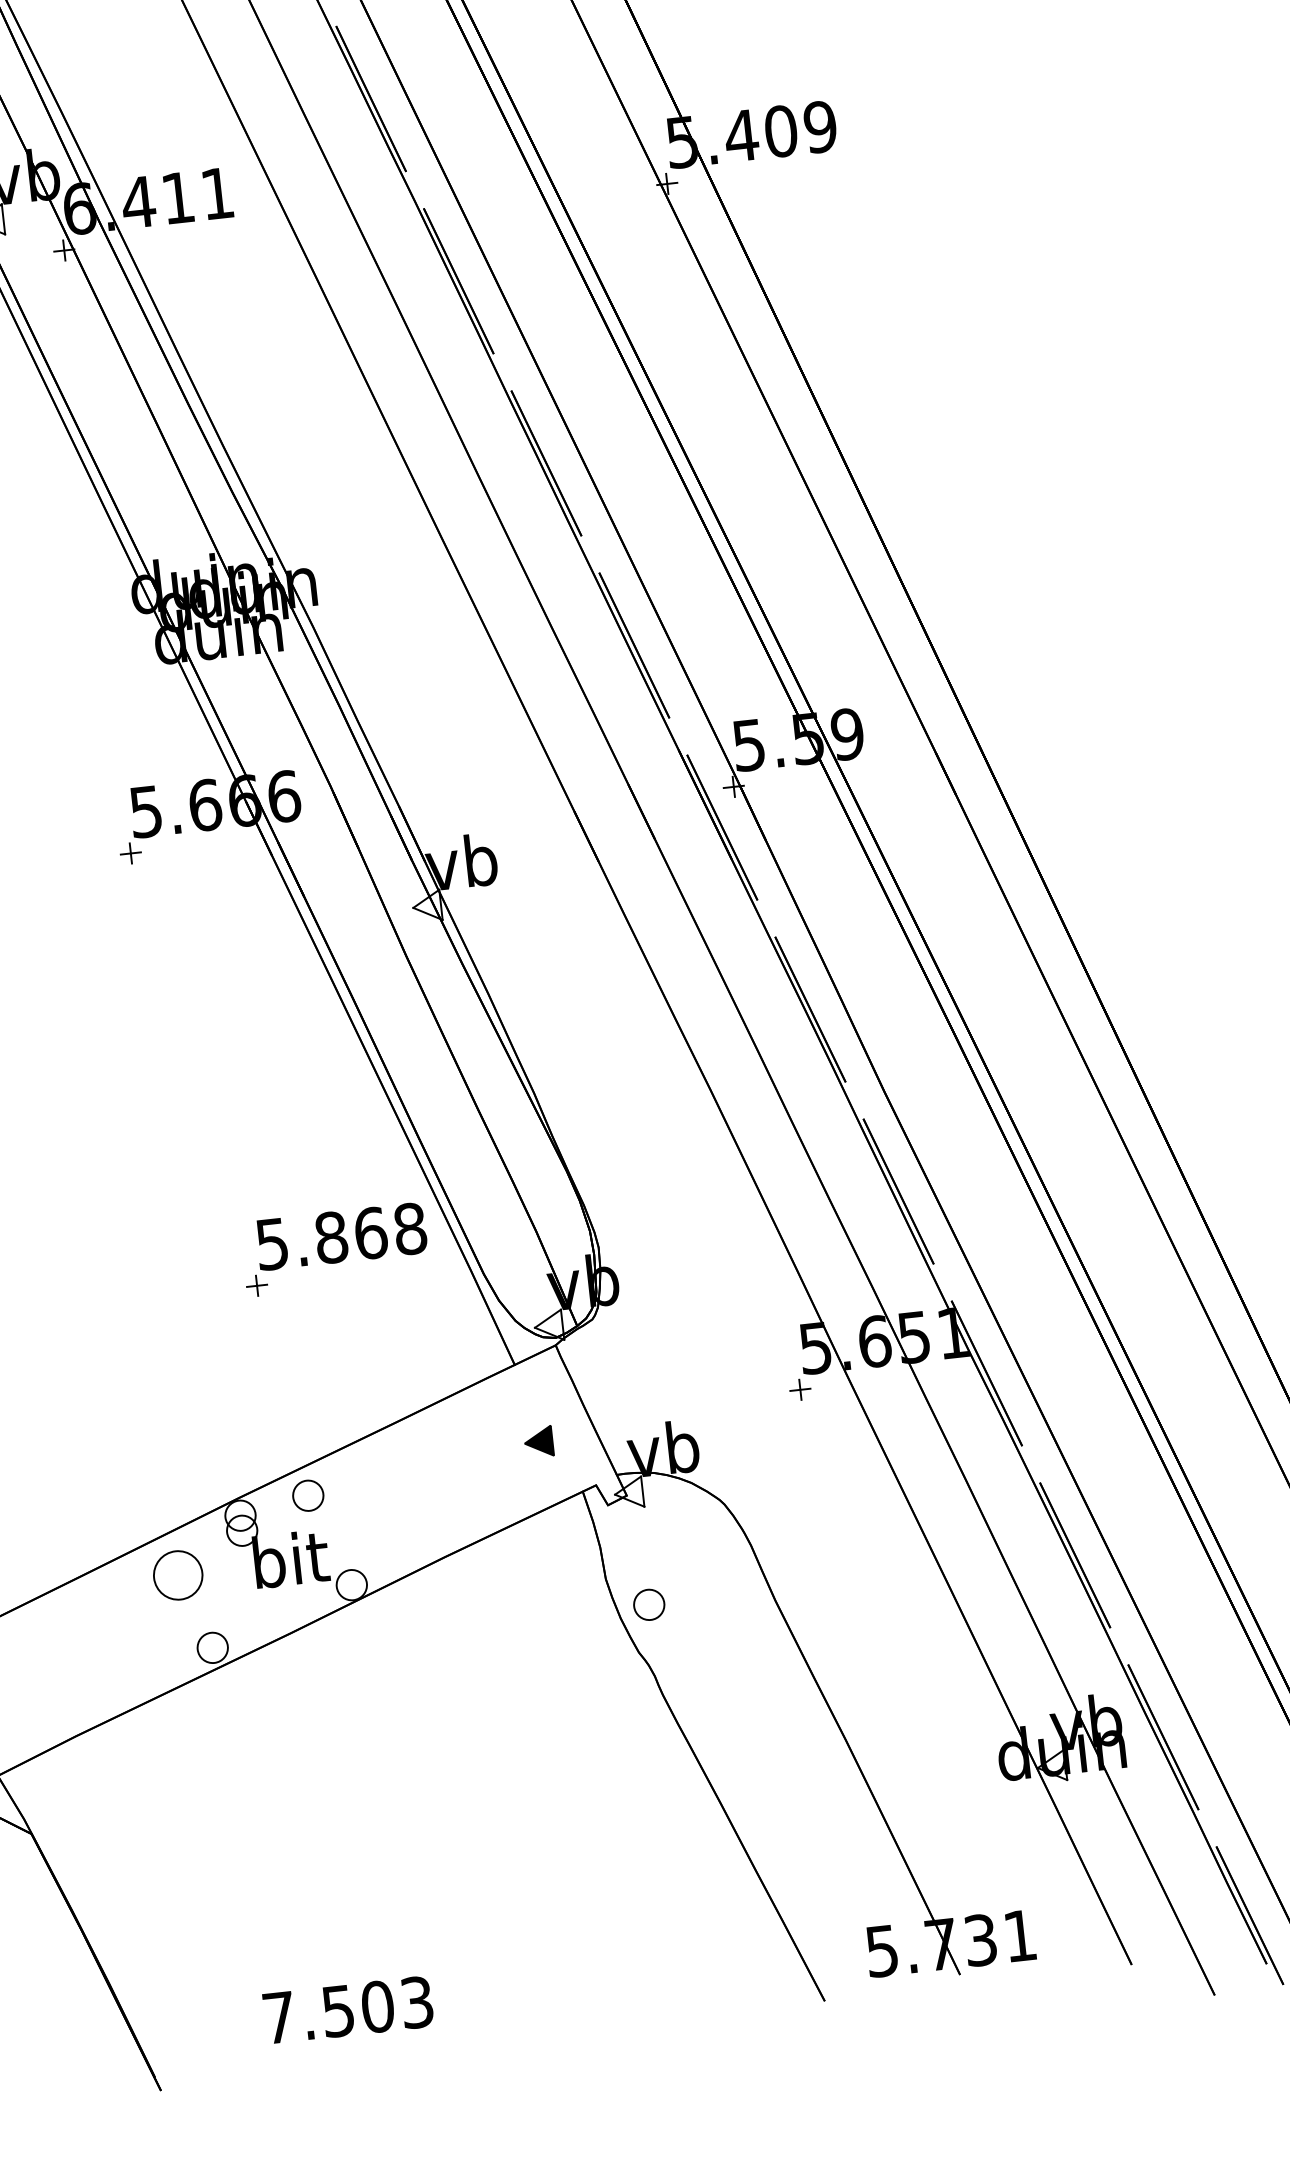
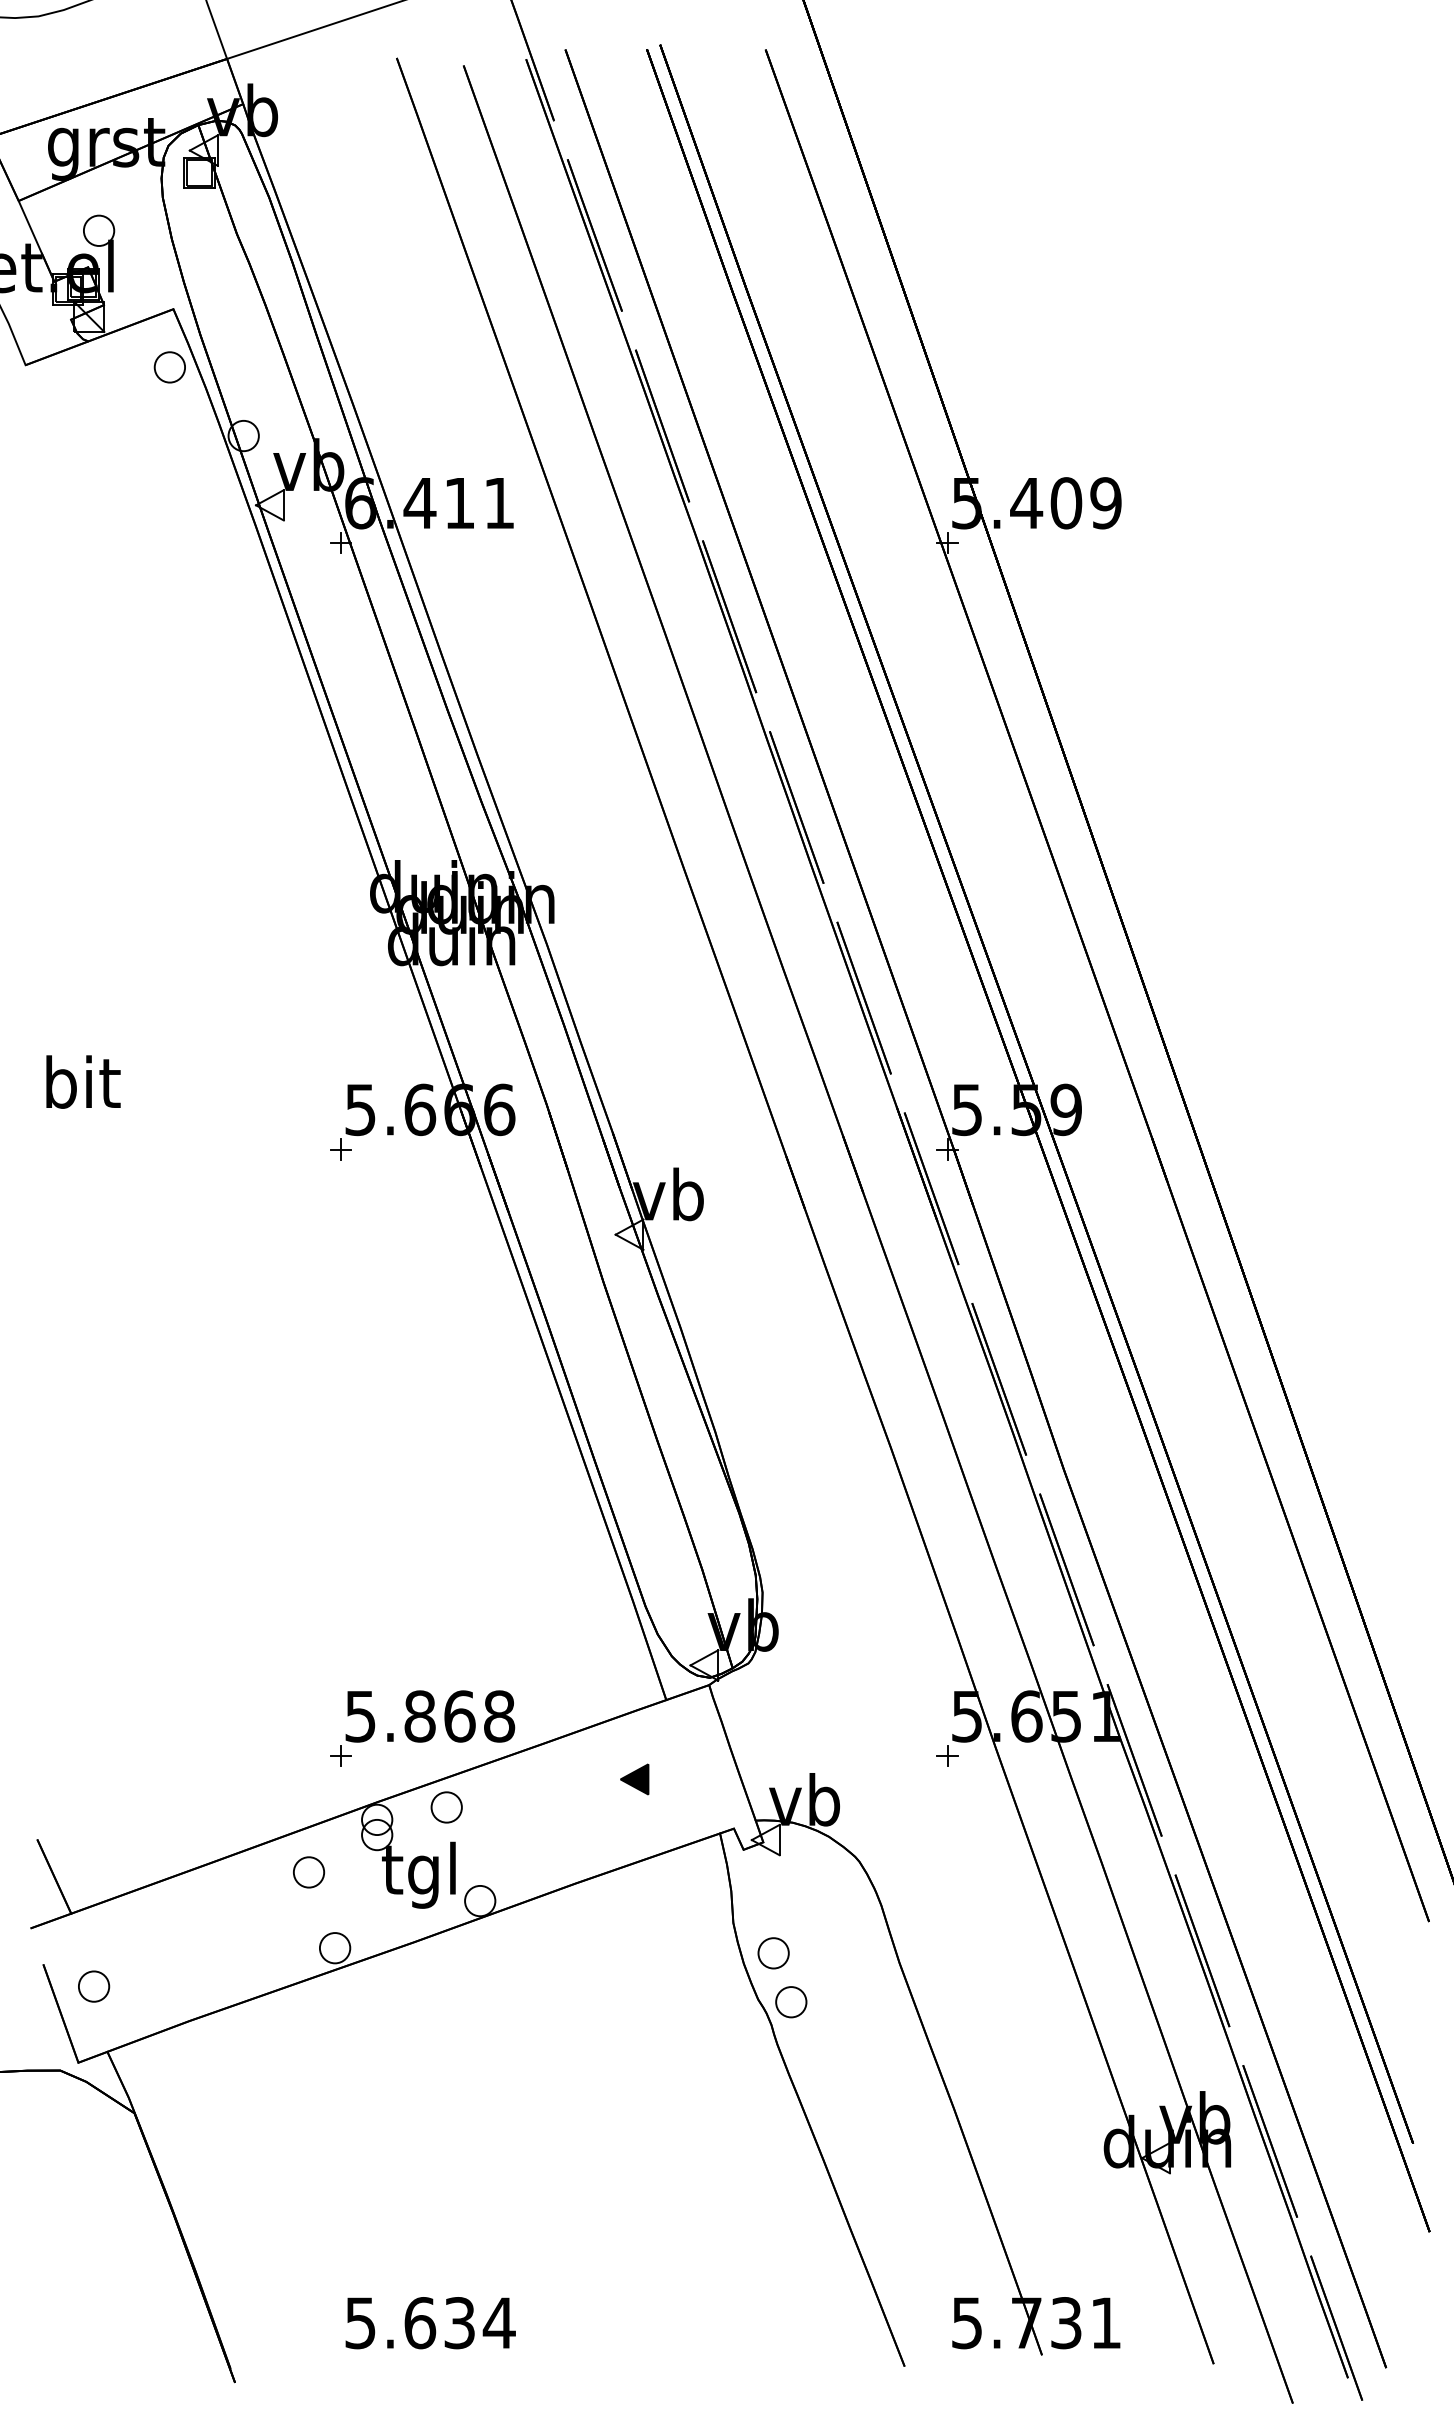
part: (335, 1249) -> (422, 1728), moved
part: (538, 1442) -> (634, 1779), moved
text: (290, 1565) -> (421, 1874), bit -> tgl
part: (179, 1575) -> (309, 1872), size x0.62
part: (672, 1651) -> (791, 2002), added
text: (348, 2010) -> (430, 2323), 7.503 -> 5.634

